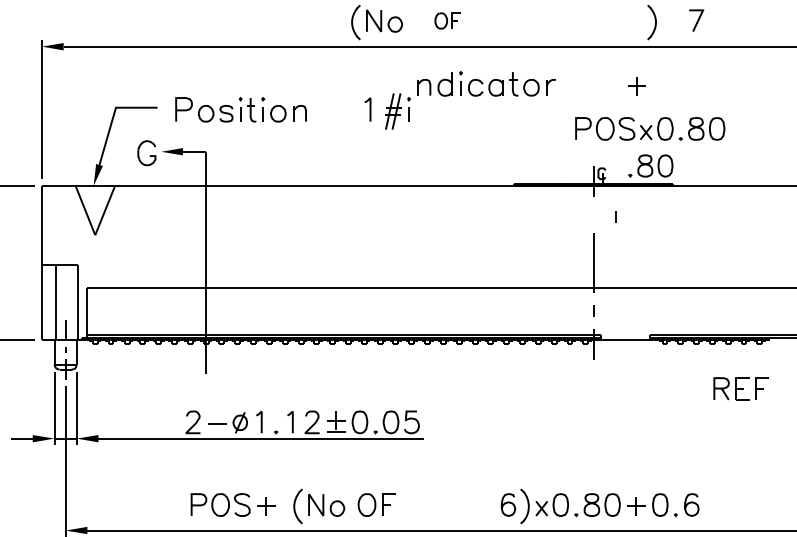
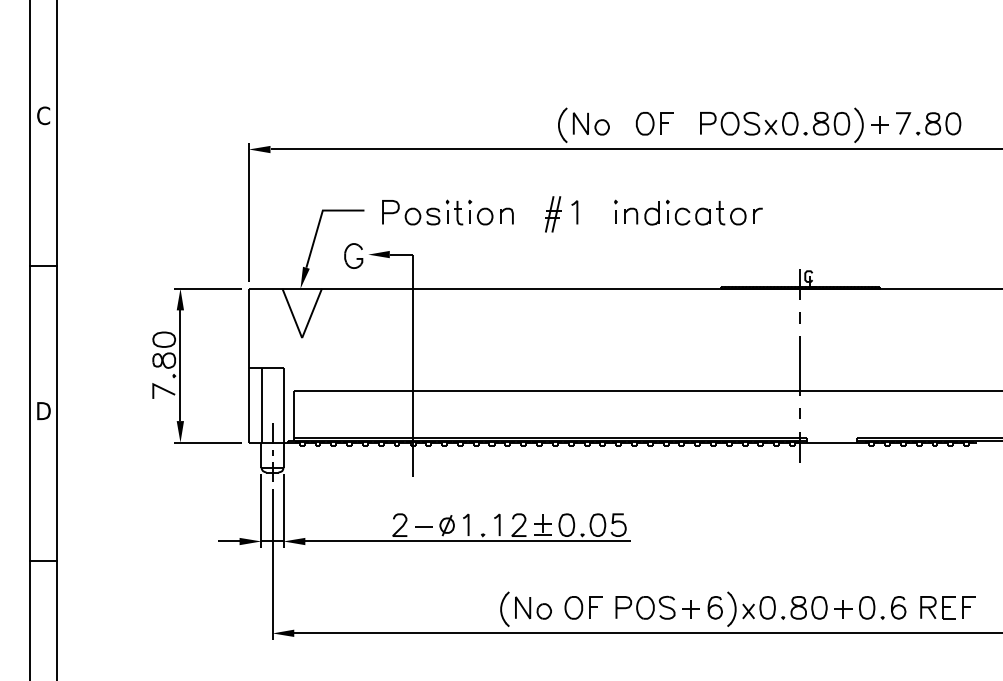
part: (447, 20) -> (654, 123), size x1.43
part: (486, 83) -> (693, 212), moved
part: (636, 85) -> (879, 124), moved
part: (393, 111) -> (553, 214), moved
part: (650, 128) -> (775, 123), moved
part: (650, 165) -> (938, 123), moved
line: (614, 216) -> (799, 317), moved
part: (740, 388) -> (947, 607), moved
part: (232, 504) -> (657, 607), moved

